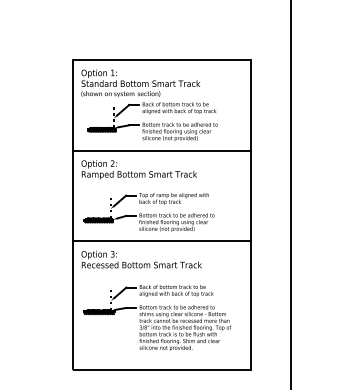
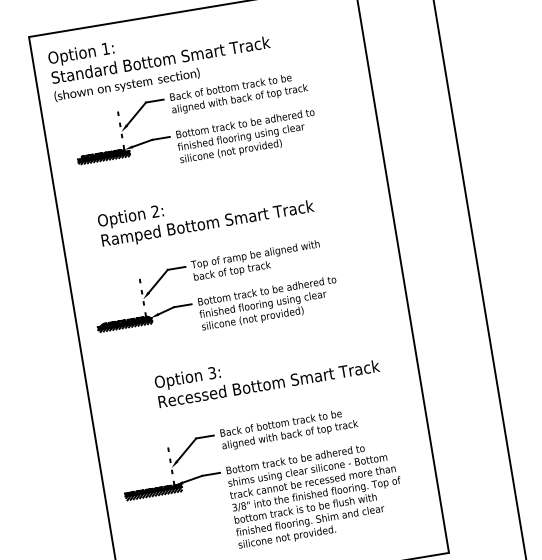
line: (161, 150) -> (218, 176), removed
text: (138, 169) -> (204, 214), moved
line: (161, 241) -> (246, 343), removed
text: (141, 259) -> (266, 373), moved

